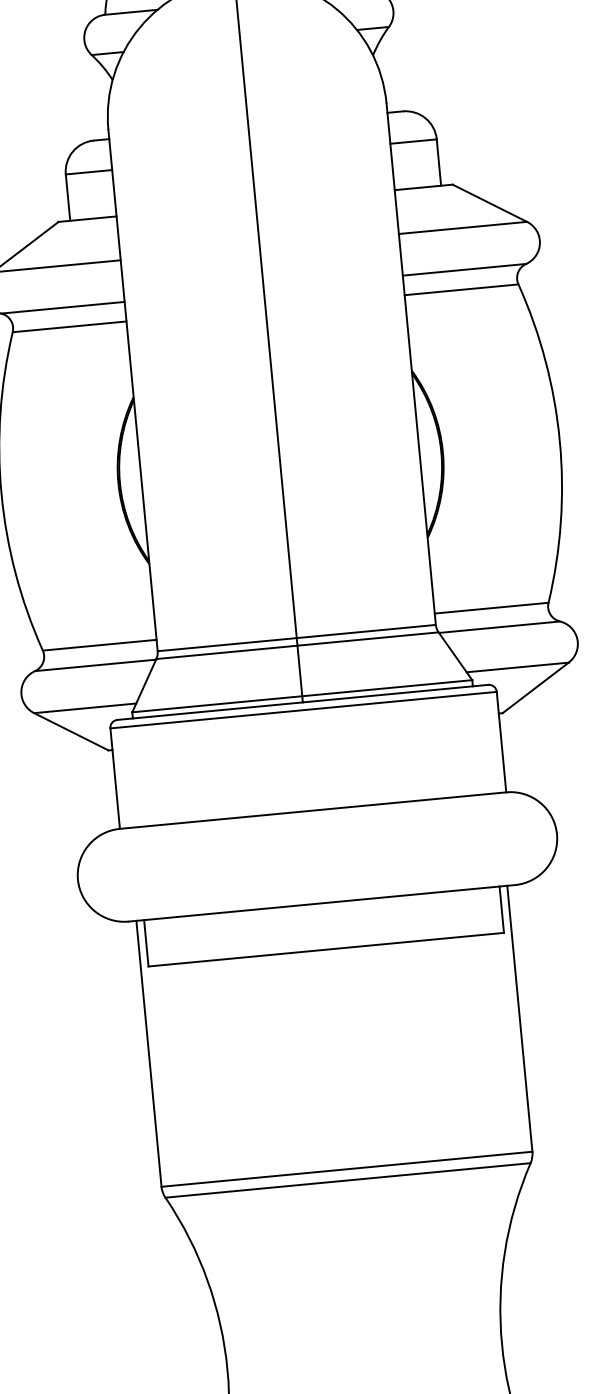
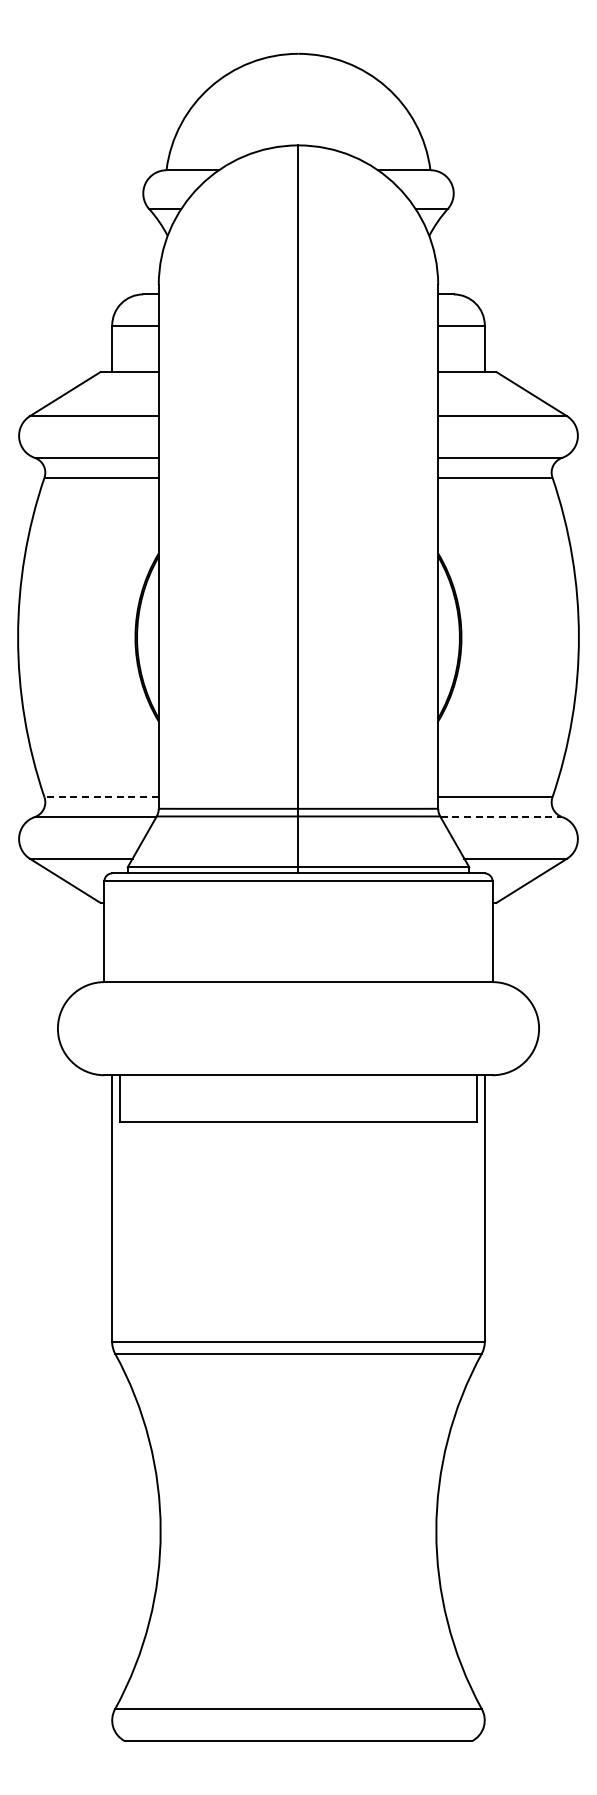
line: (499, 627) -> (501, 817), solid -> dashed
line: (99, 645) -> (101, 797), solid -> dashed

